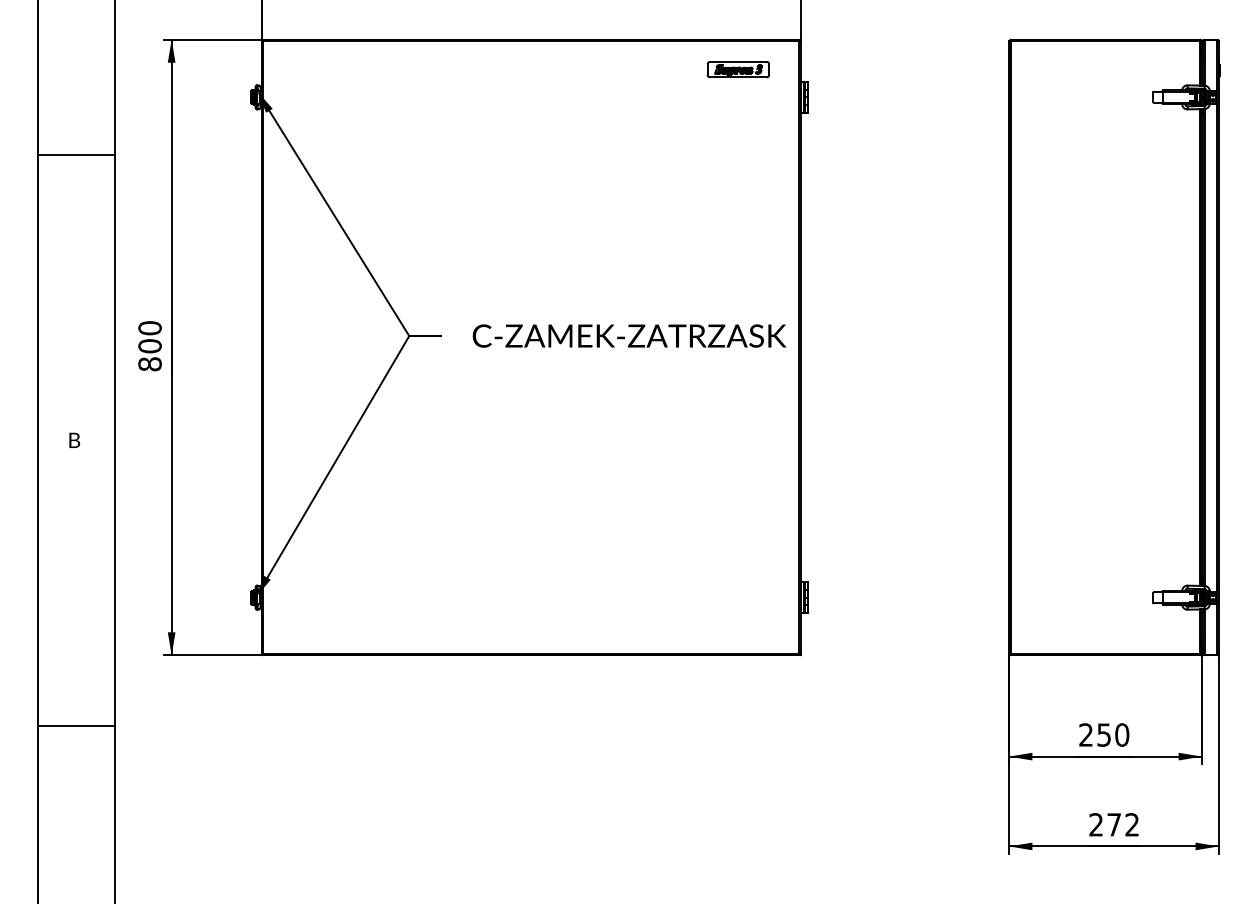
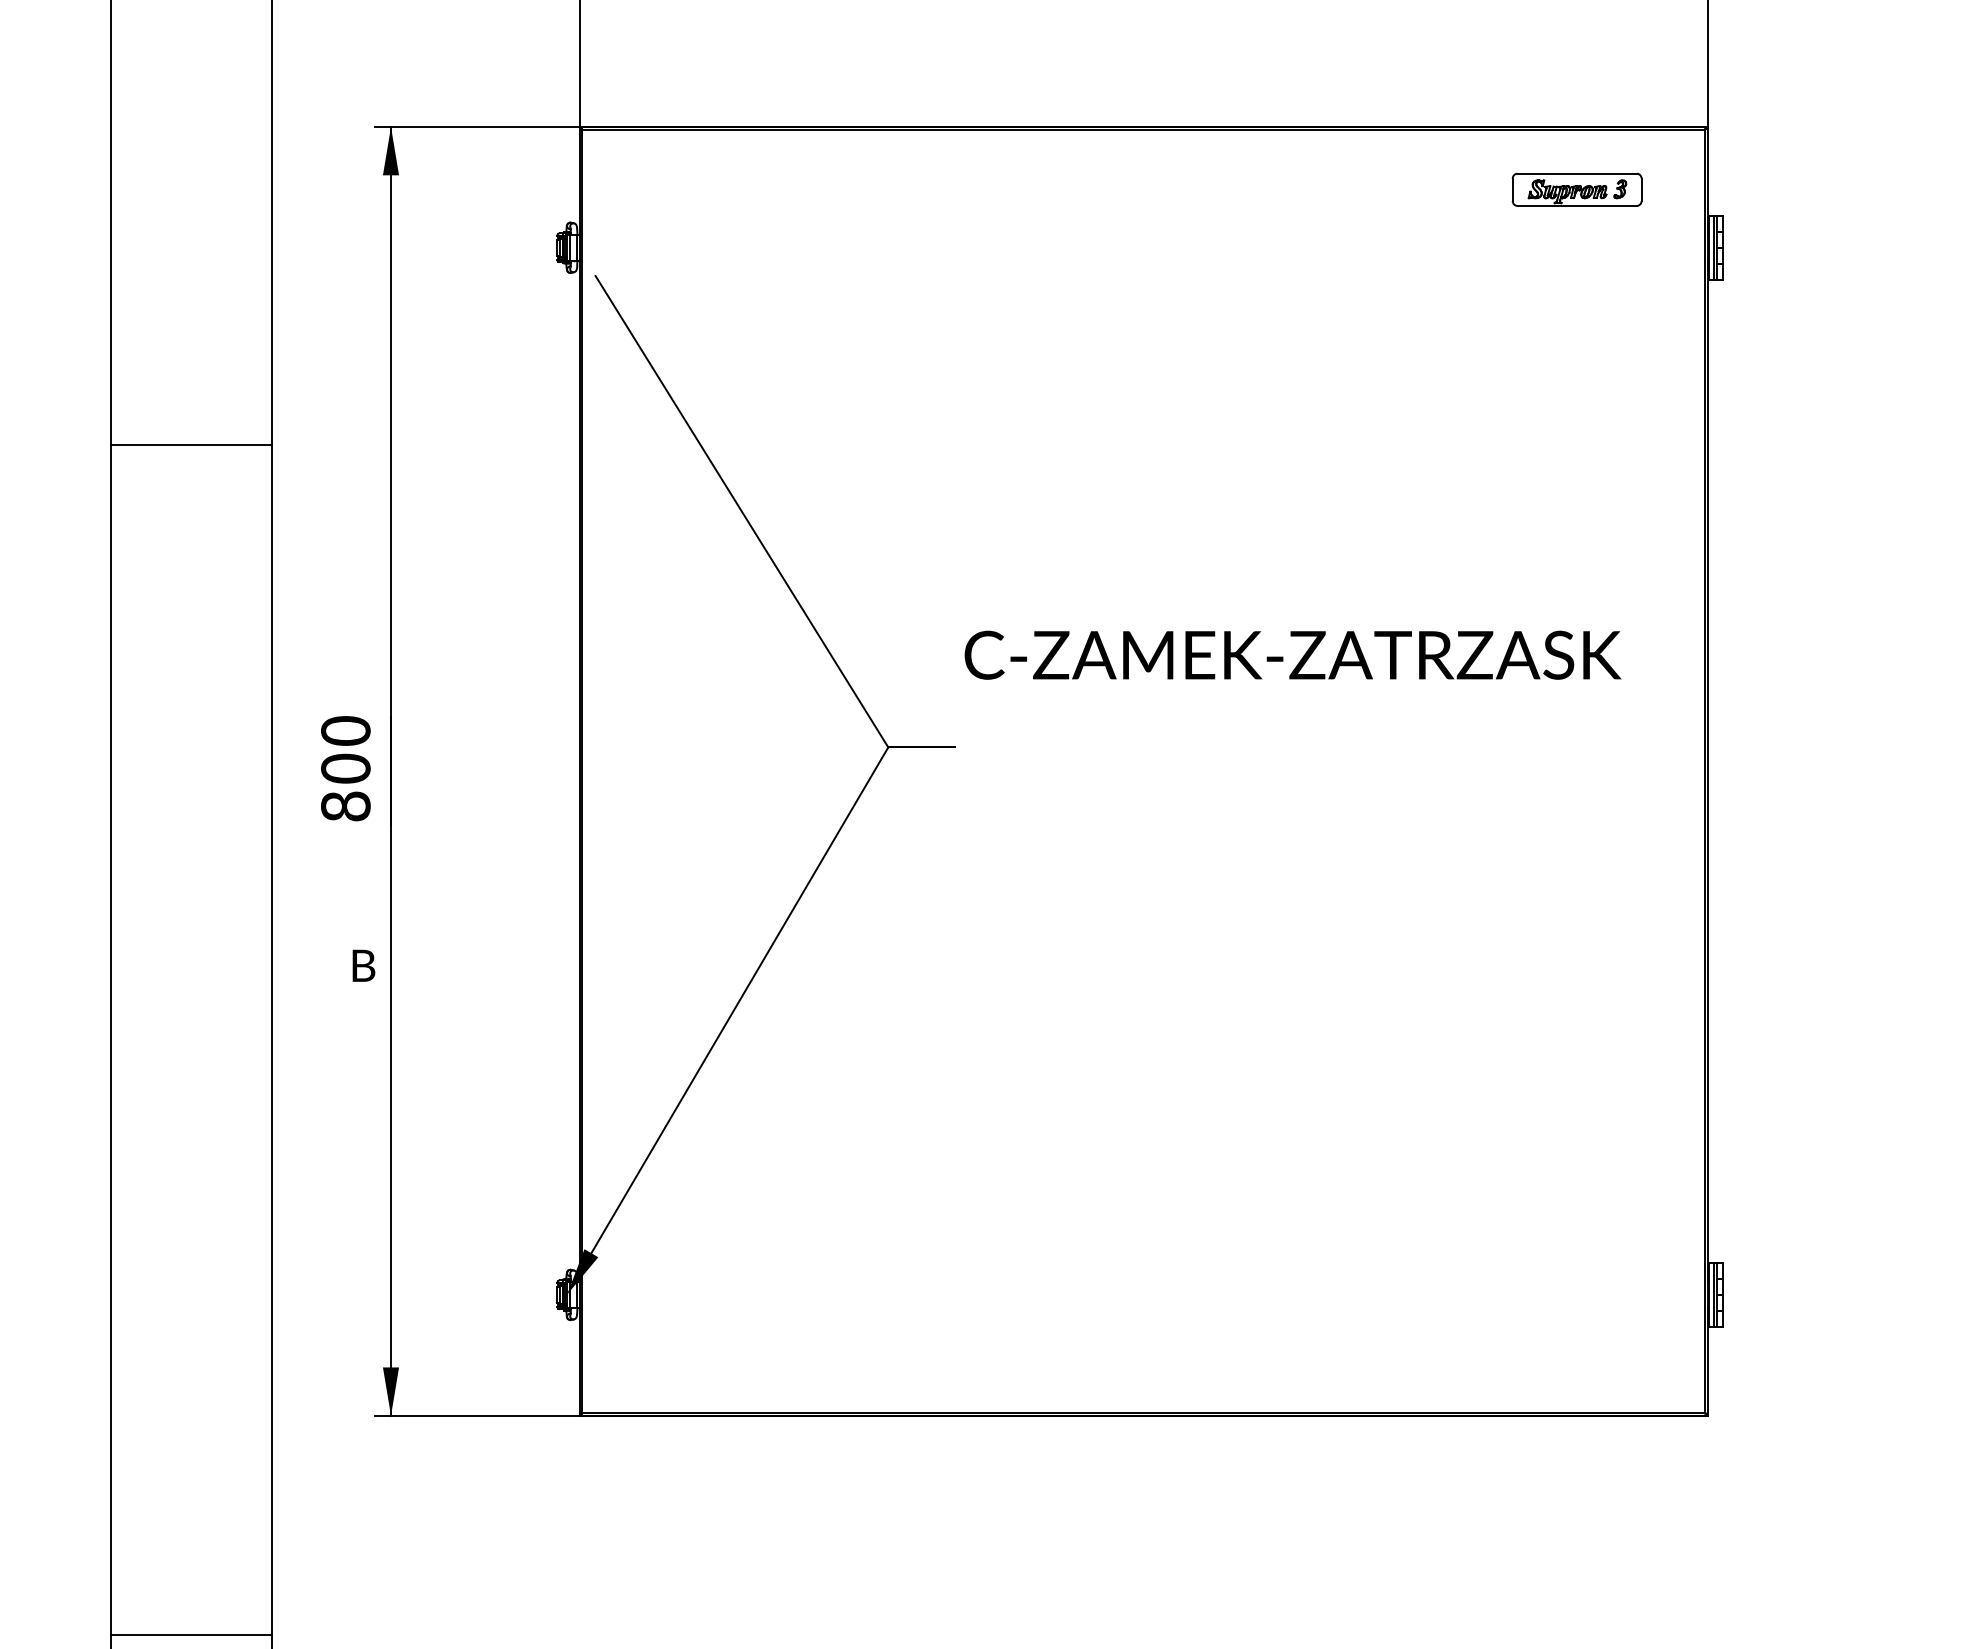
fill: (264, 101) -> (585, 256), removed
line: (75, 154) -> (189, 444), moved
text: (629, 335) -> (1292, 654), moved
text: (74, 439) -> (363, 963), moved
line: (75, 726) -> (189, 1635), moved

